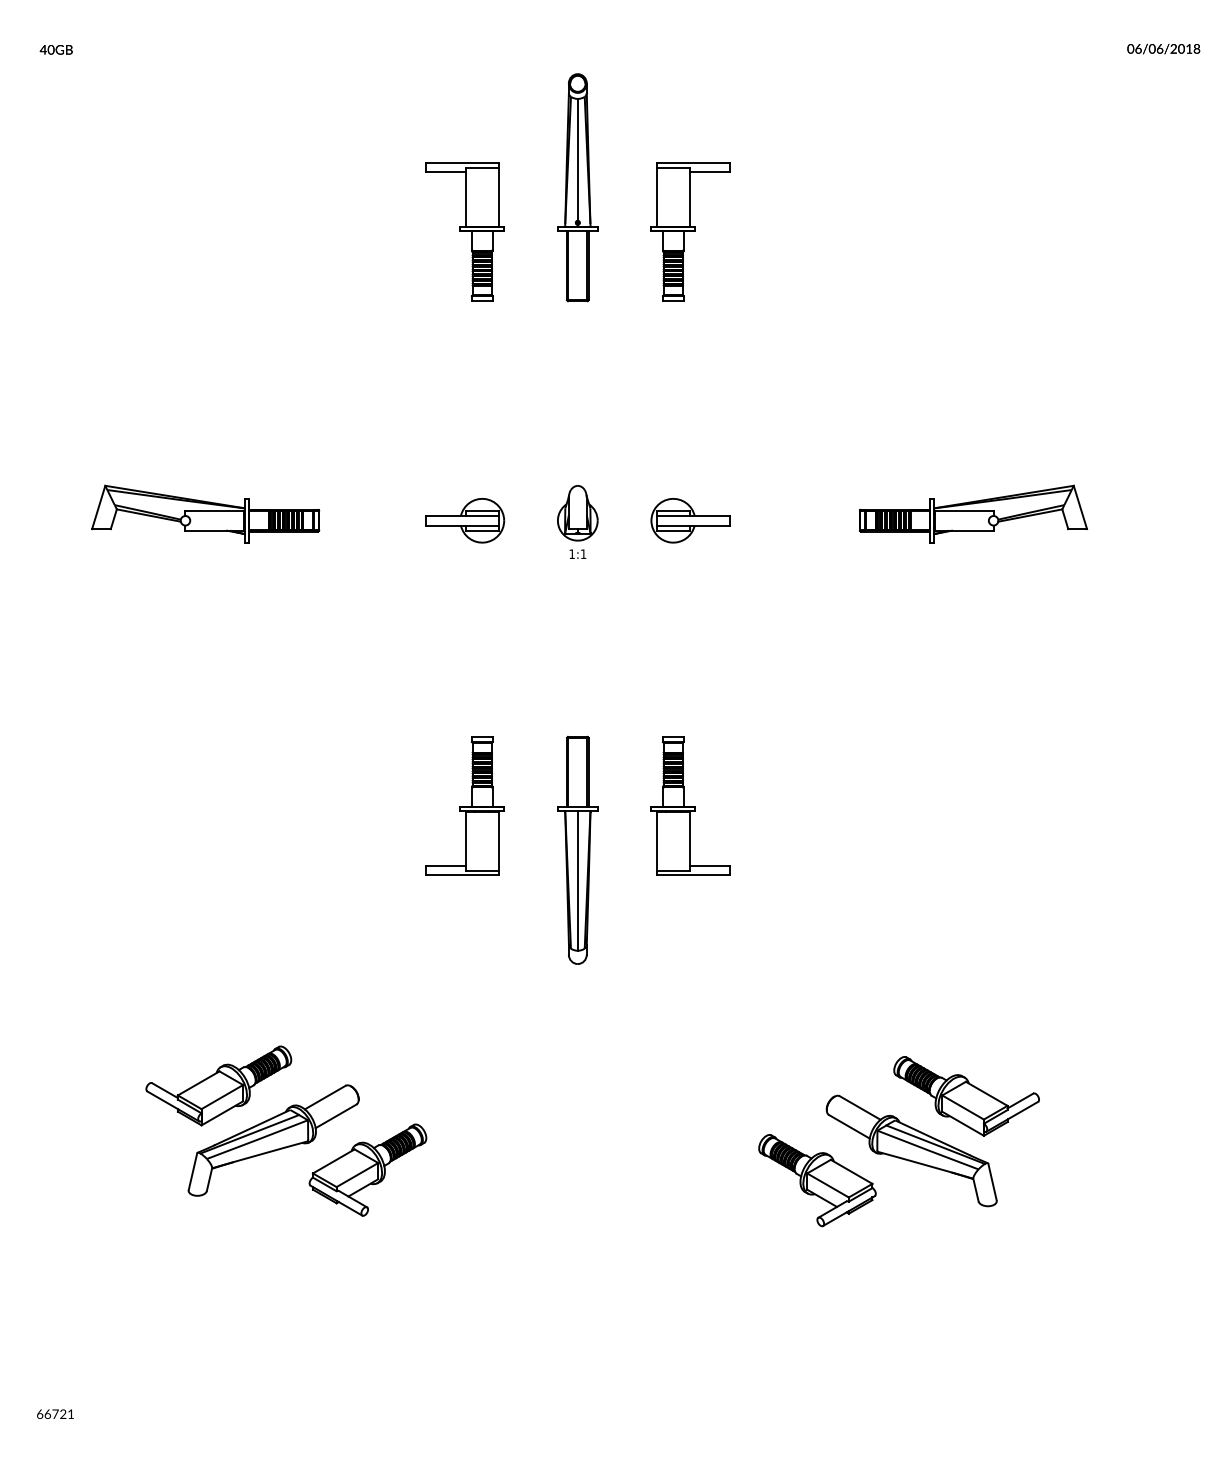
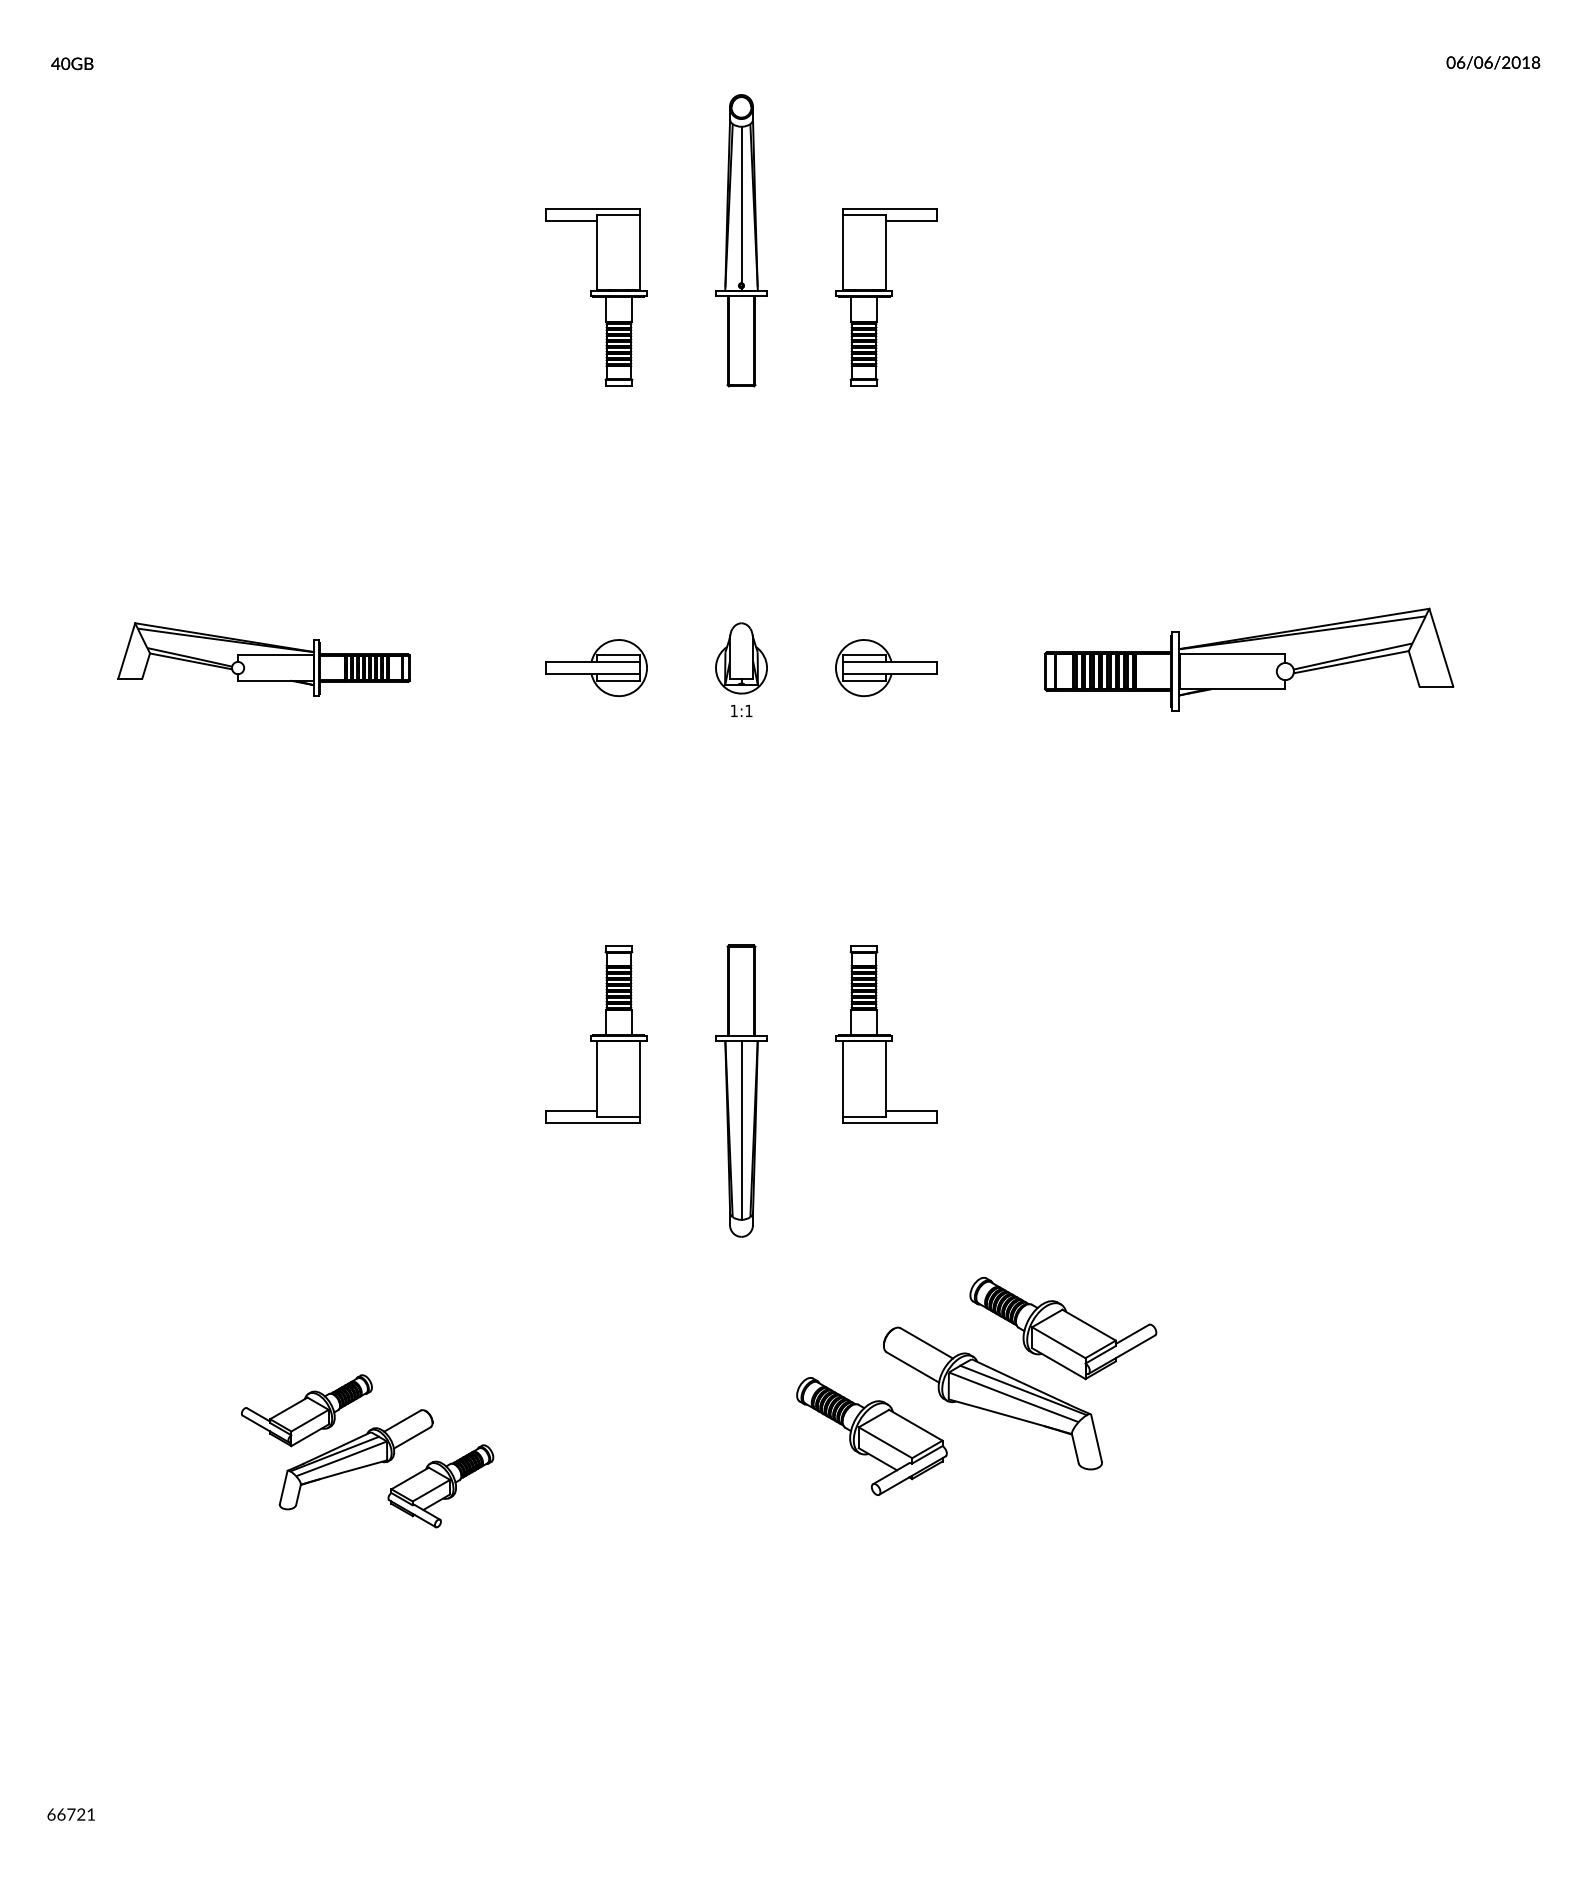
part: (973, 513) -> (1249, 658), size x1.4
part: (286, 1130) -> (367, 1450), size x0.7
part: (898, 1141) -> (975, 1386), moved

